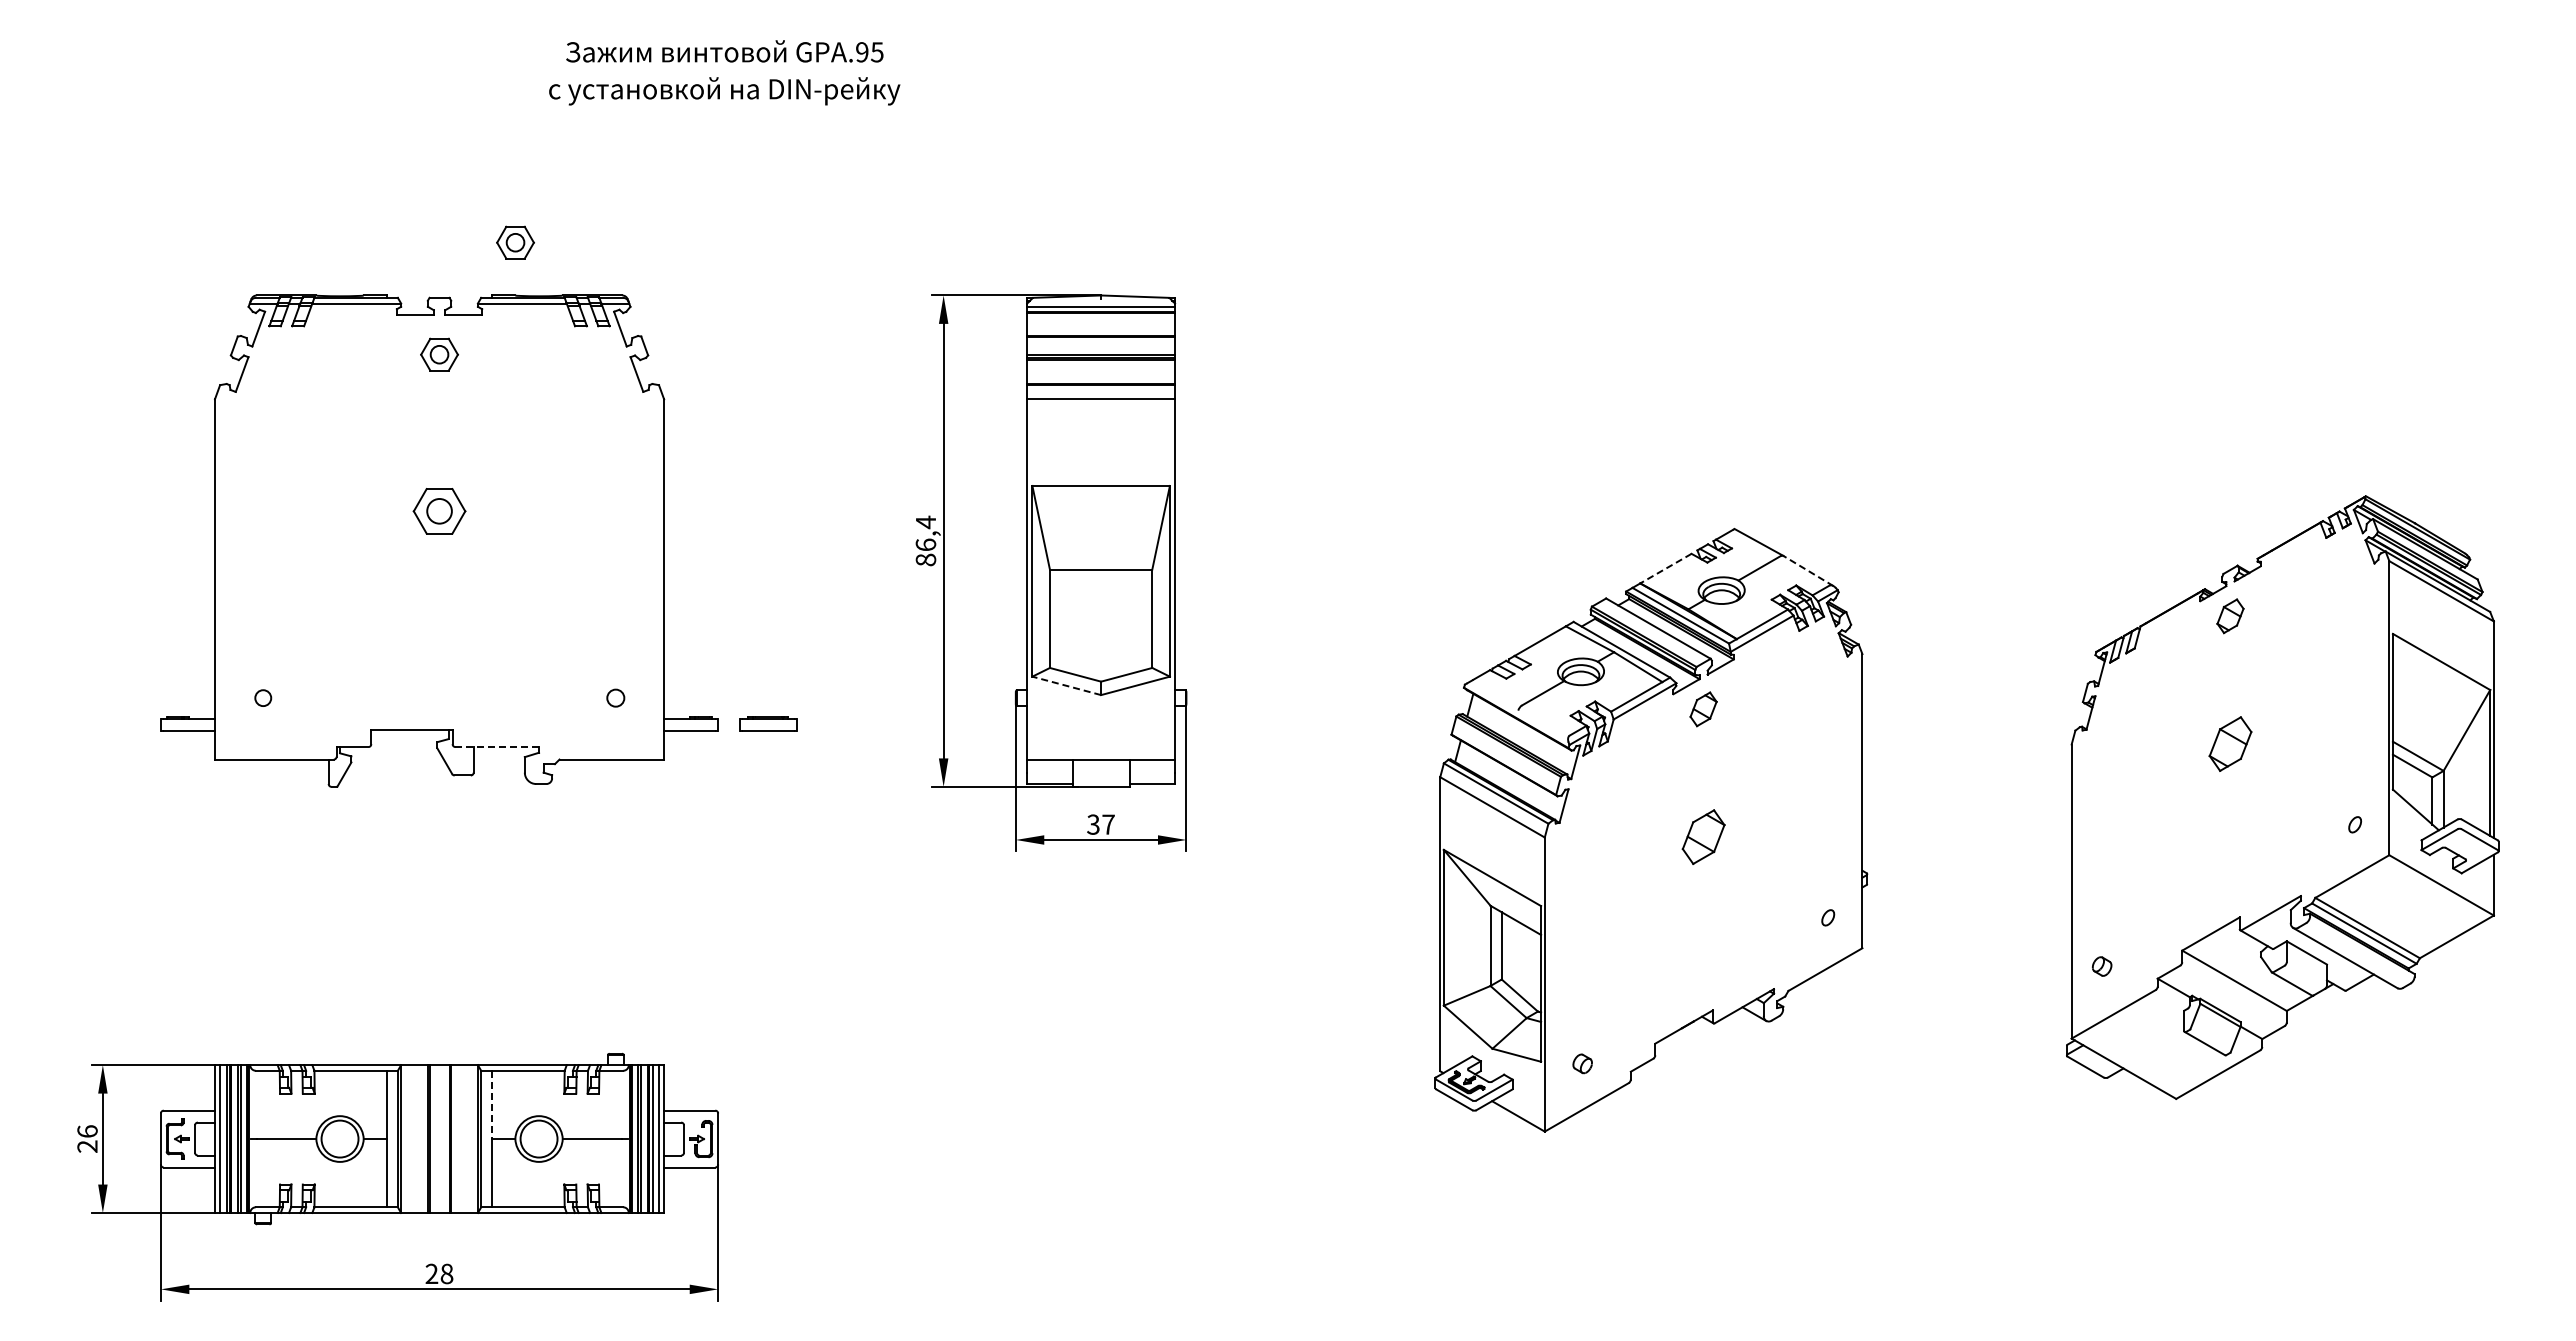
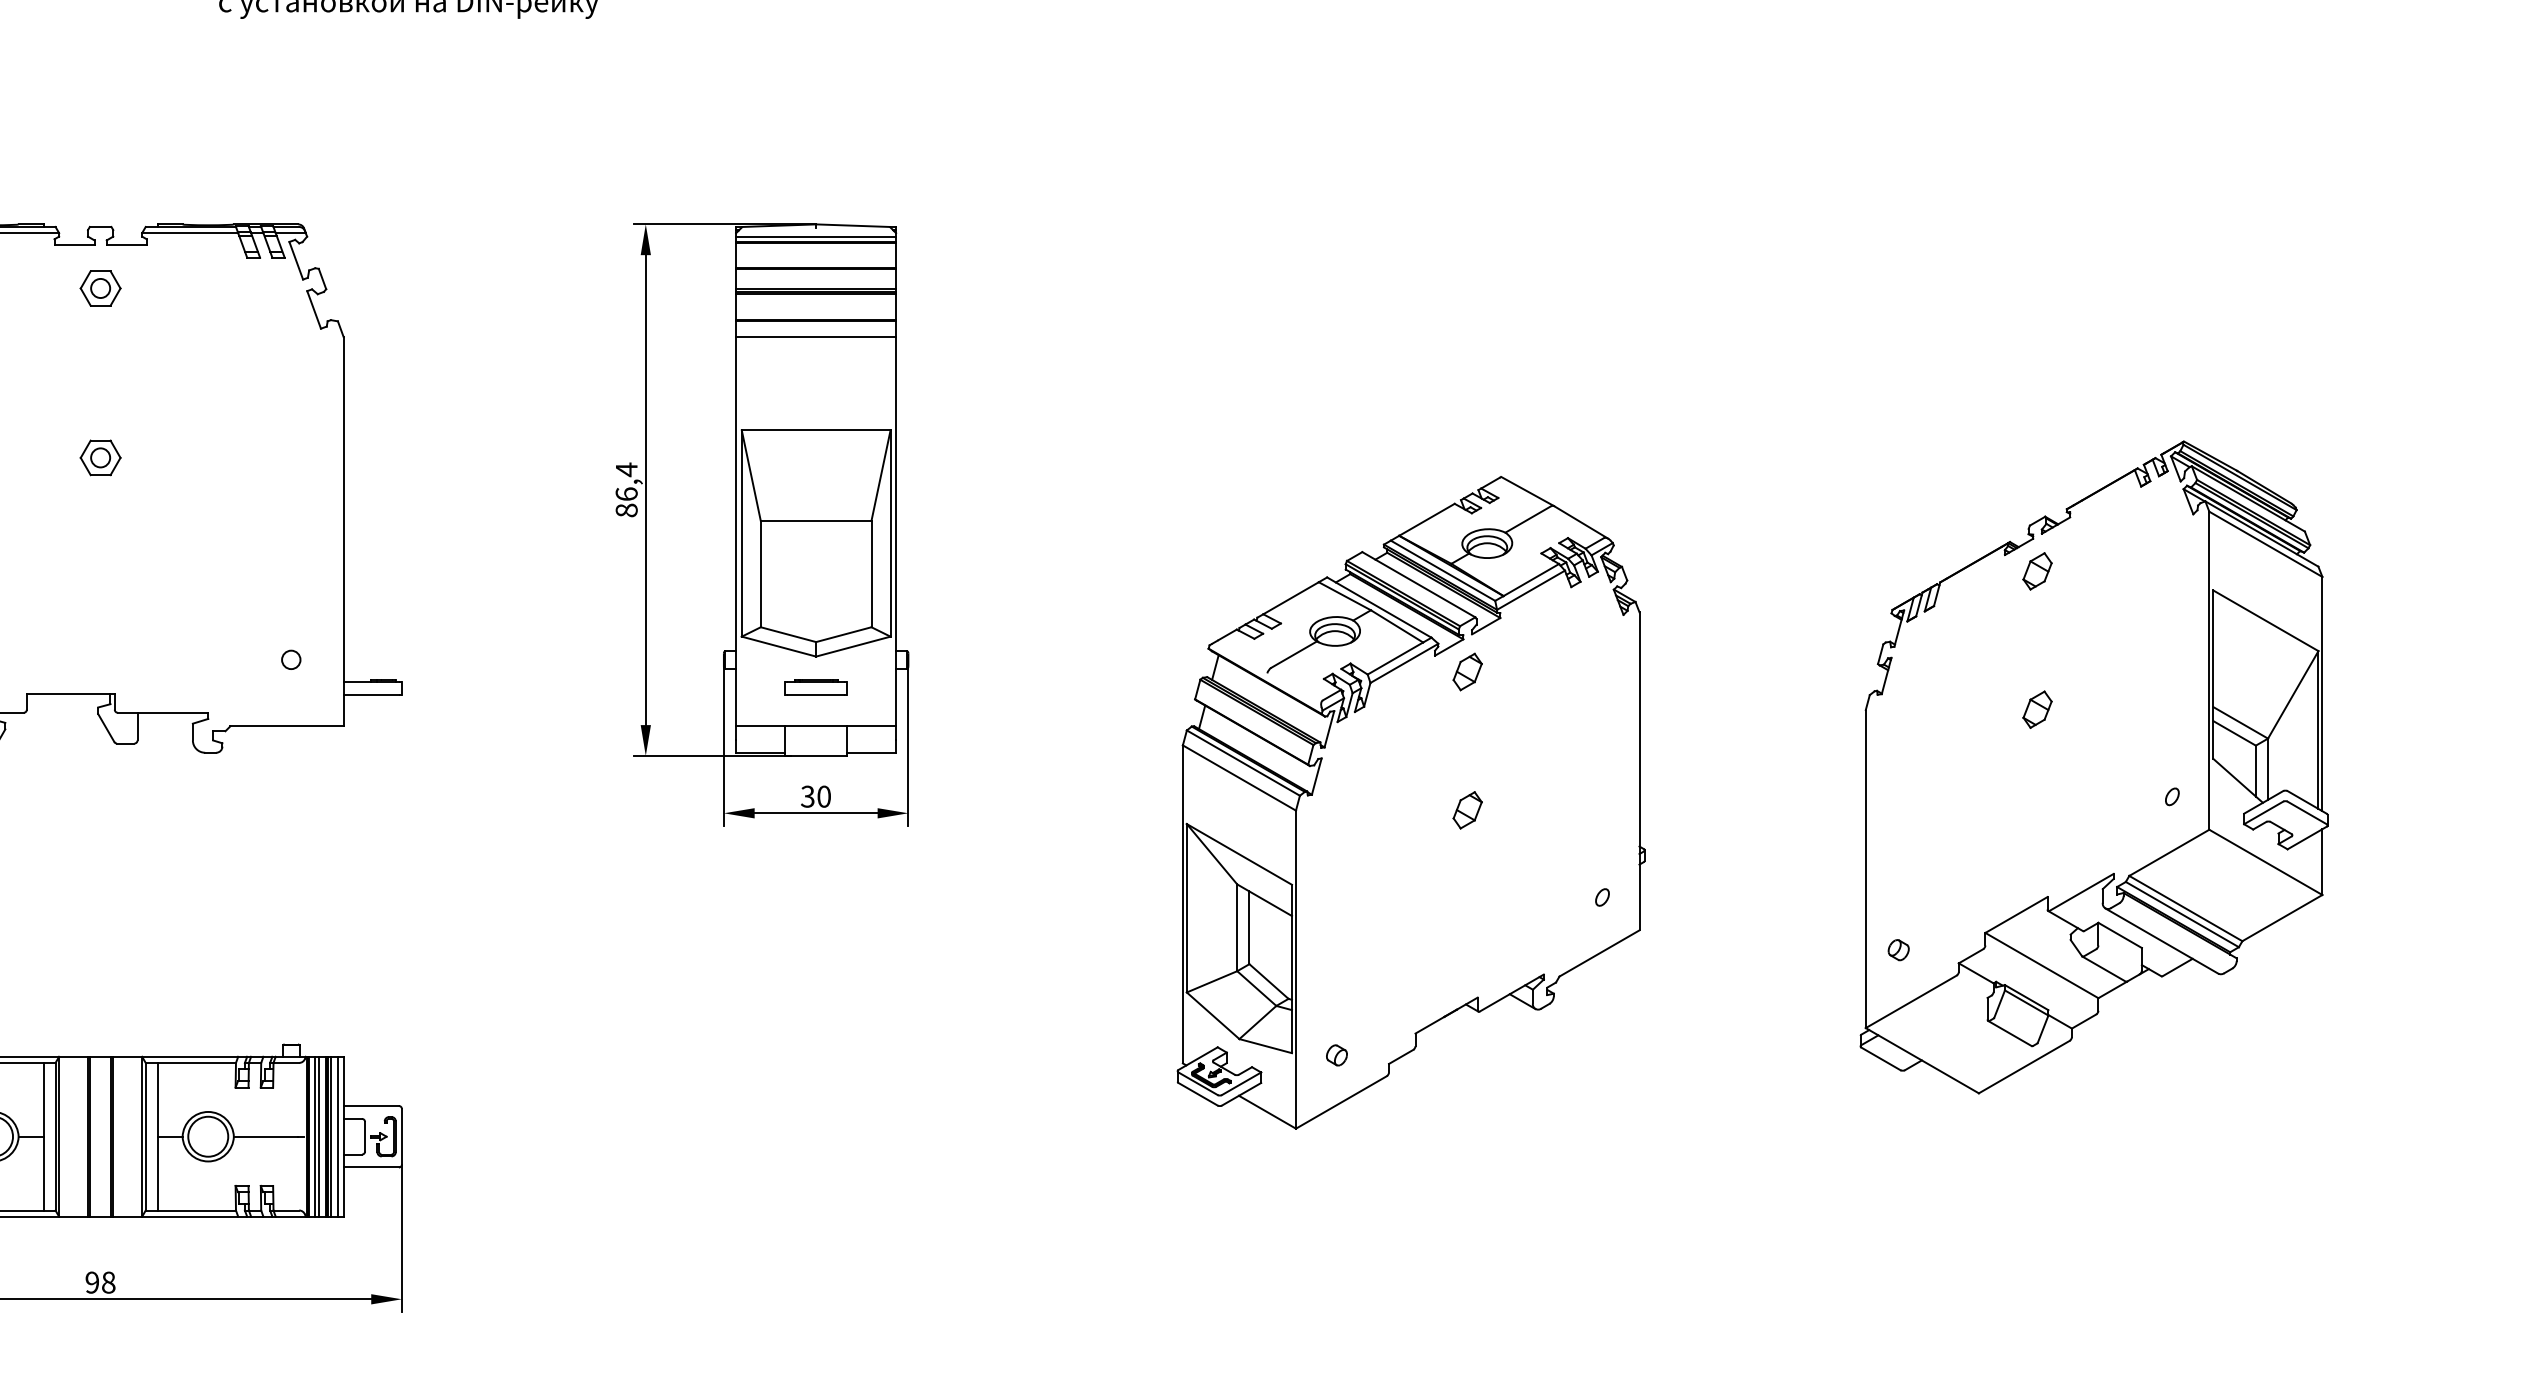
part: (515, 242) -> (182, 167), removed
part: (439, 511) -> (100, 458), size x0.71
line: (1665, 568) -> (1426, 519), dashed -> solid
line: (1808, 570) -> (1581, 521), dashed -> solid
line: (1066, 685) -> (778, 646), dashed -> solid
part: (768, 723) -> (816, 687), moved
part: (2230, 744) -> (2037, 710), size x0.62
line: (497, 747) -> (163, 713), dashed -> solid
text: (1108, 824) -> (824, 796), 37 -> 30
part: (1703, 837) -> (1467, 810), size x0.62
line: (492, 1105) -> (157, 1100), dashed -> solid
text: (431, 1274) -> (91, 1283), 28 -> 98

